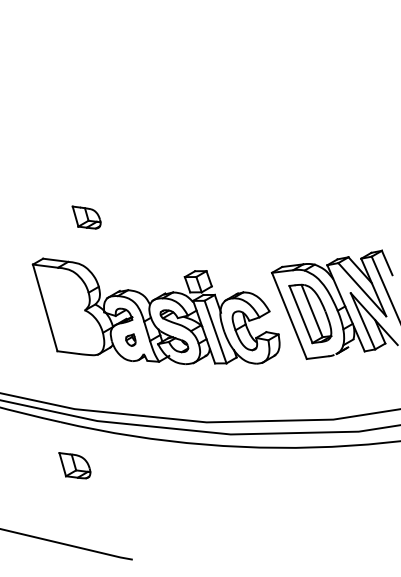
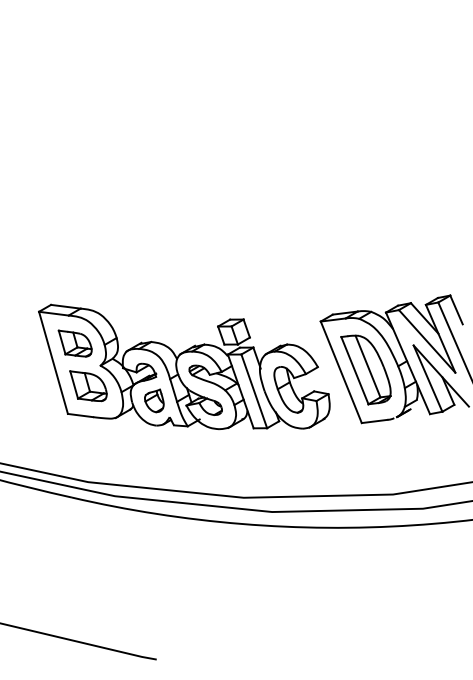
part: (86, 217) -> (75, 343), moved
part: (130, 339) -> (154, 400), size x1.67
part: (74, 465) -> (88, 385), moved

